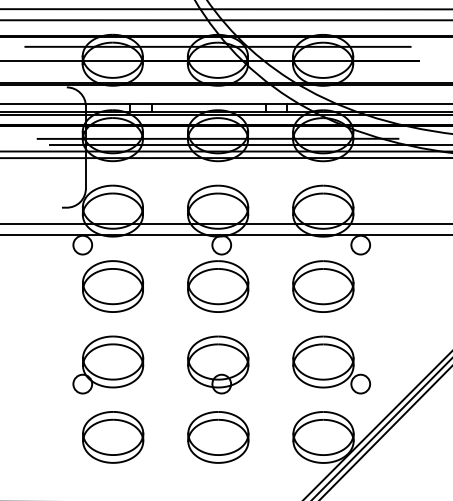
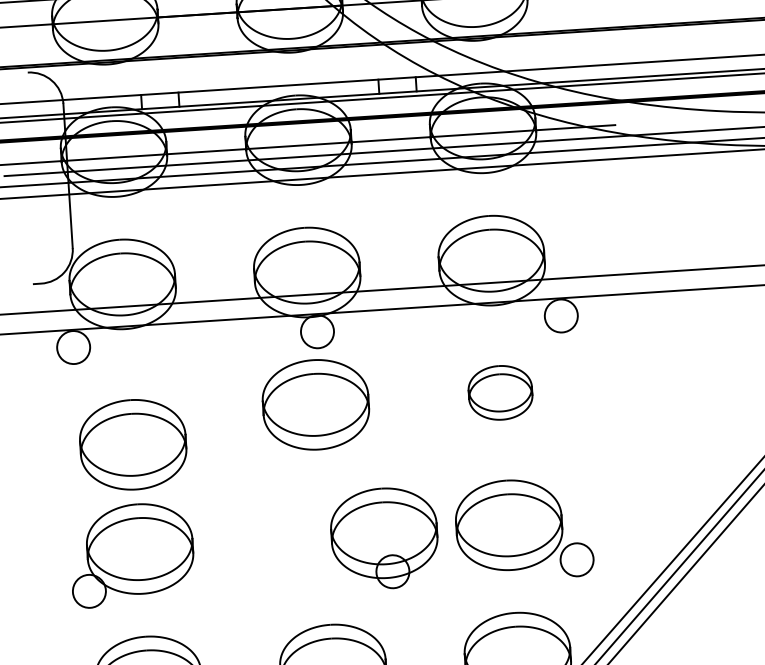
part: (112, 286) -> (132, 444), moved
part: (323, 286) -> (500, 392), size x0.6
part: (218, 364) -> (384, 537), moved

